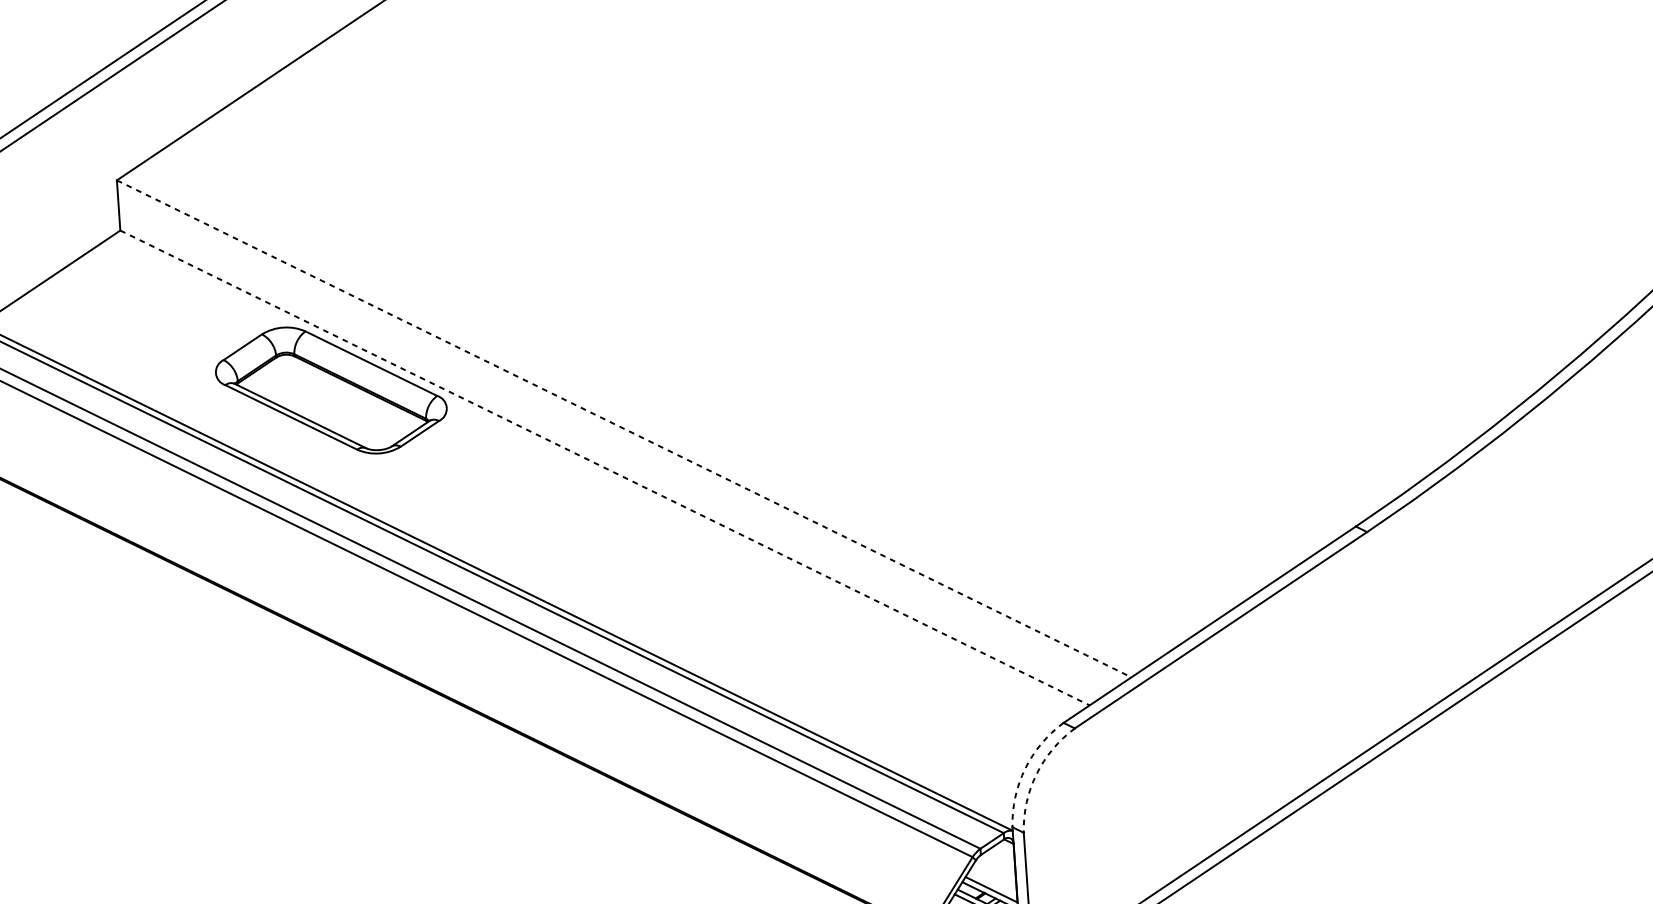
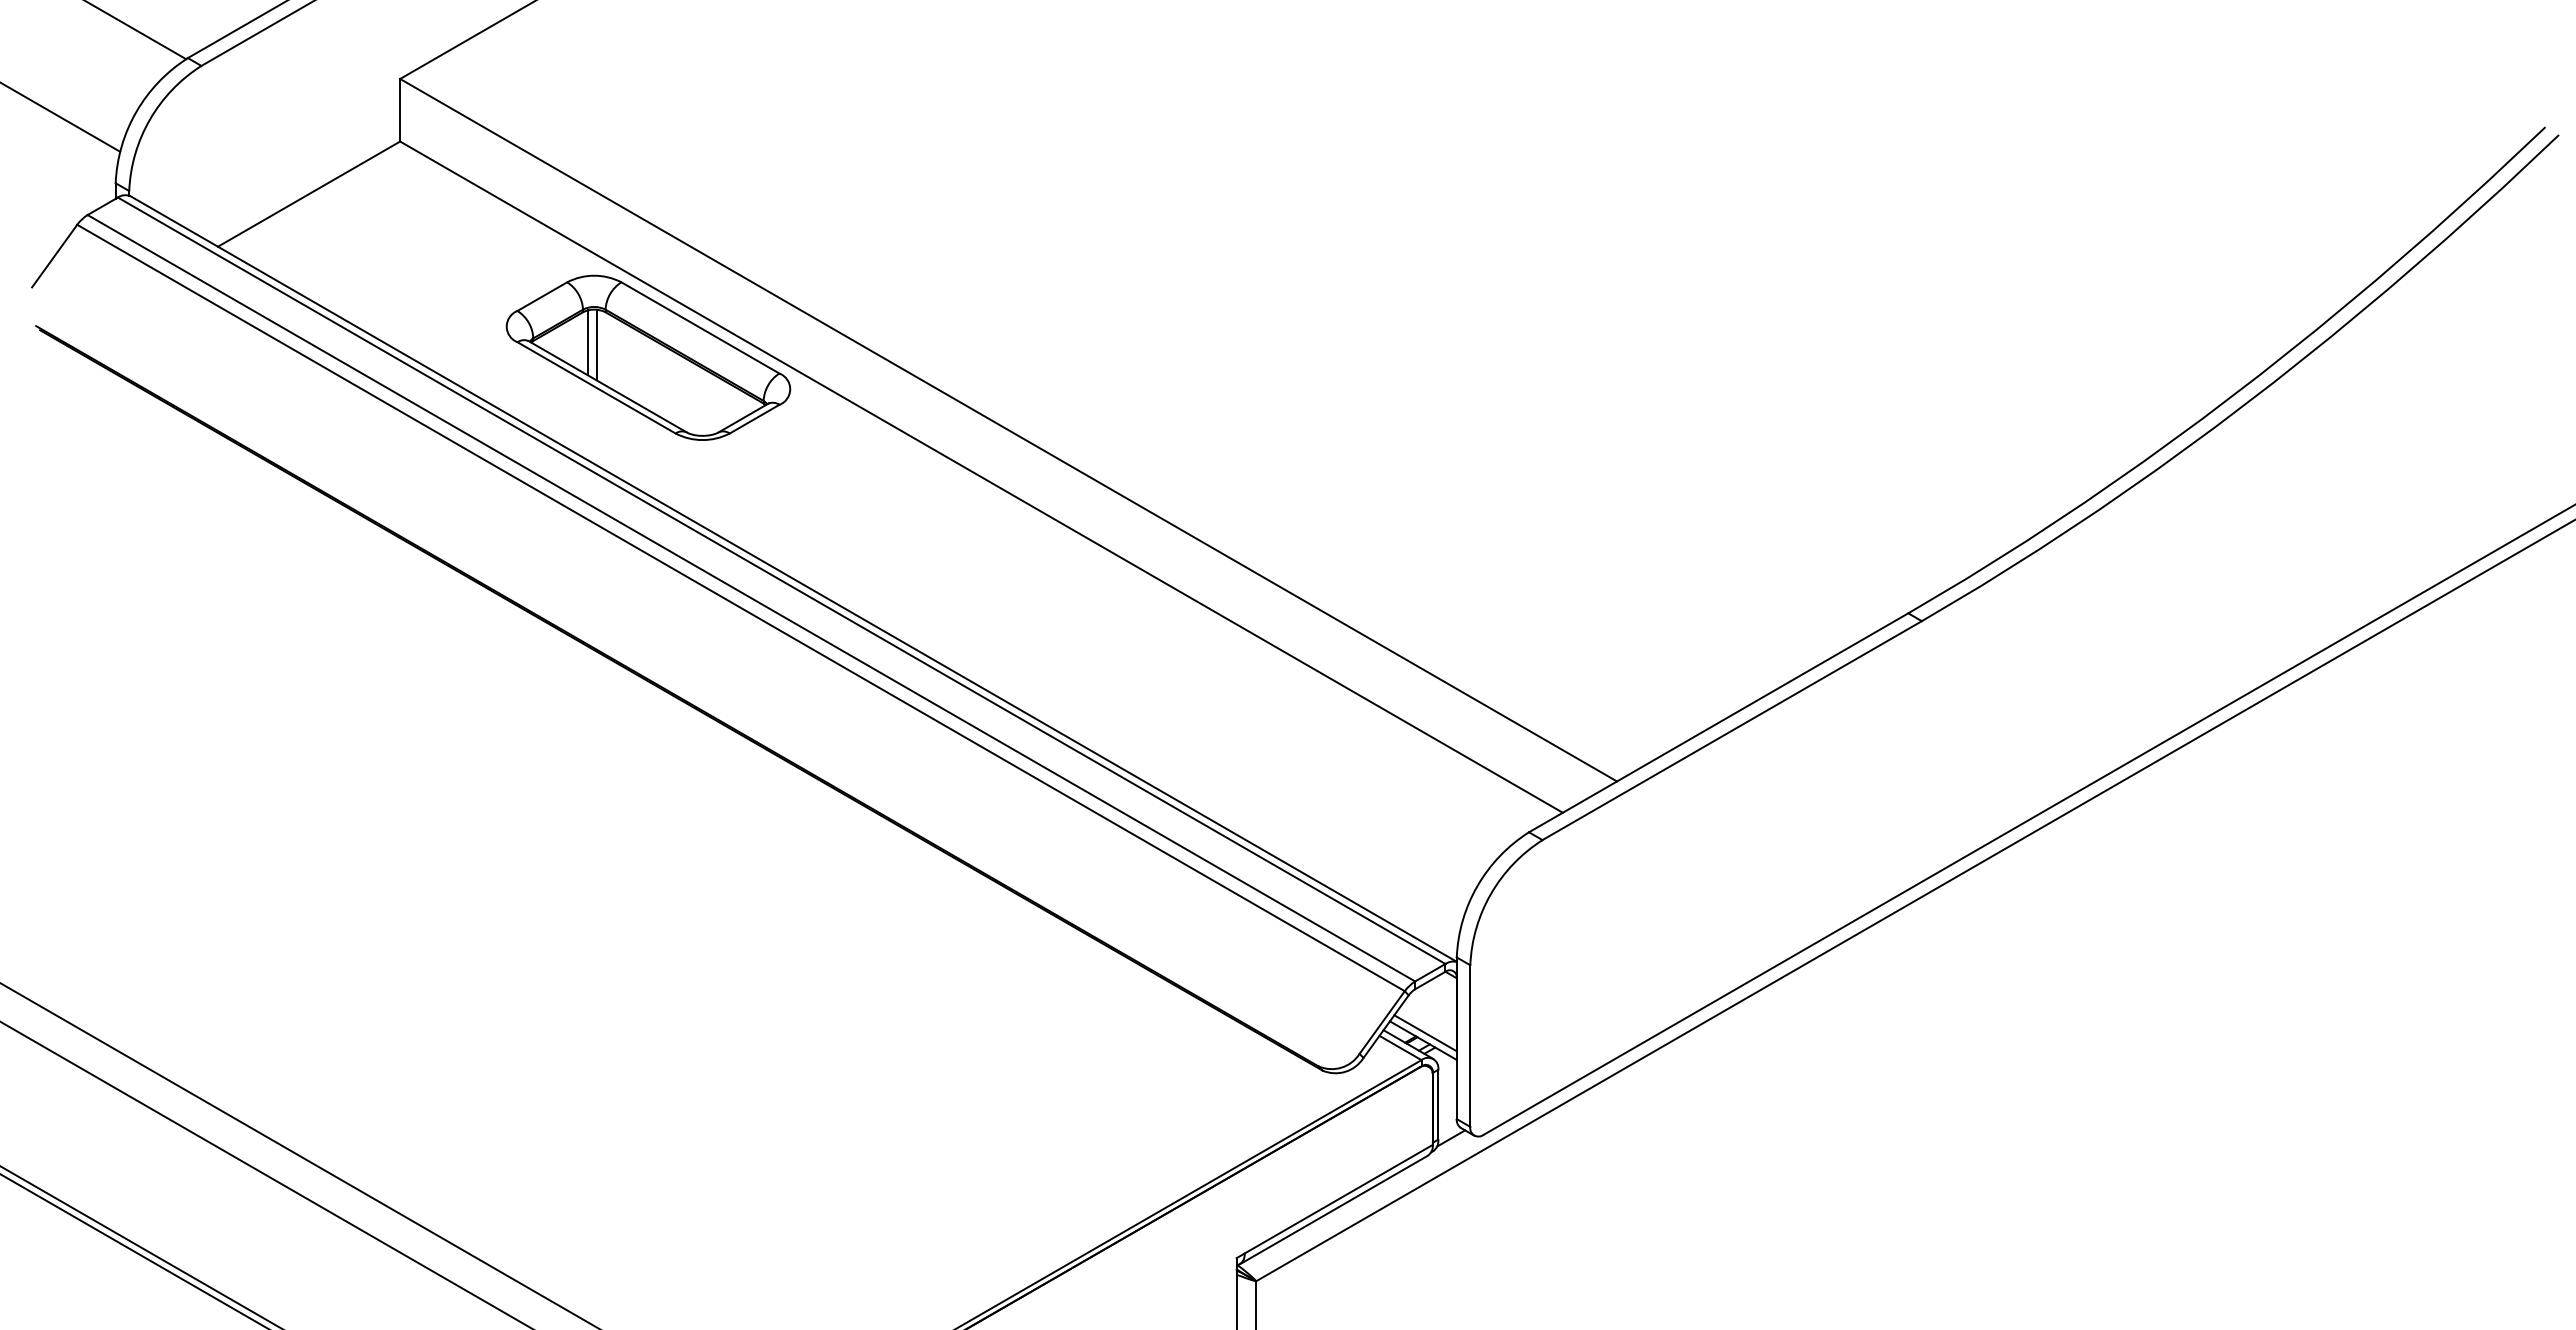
line: (281, 381) -> (587, 342), added
line: (288, 382) -> (596, 344), added
line: (624, 429) -> (1008, 430), dashed -> solid
line: (605, 468) -> (981, 477), dashed -> solid
arc: (1025, 768) -> (1477, 885), dashed -> solid
arc: (1036, 774) -> (1491, 893), dashed -> solid

